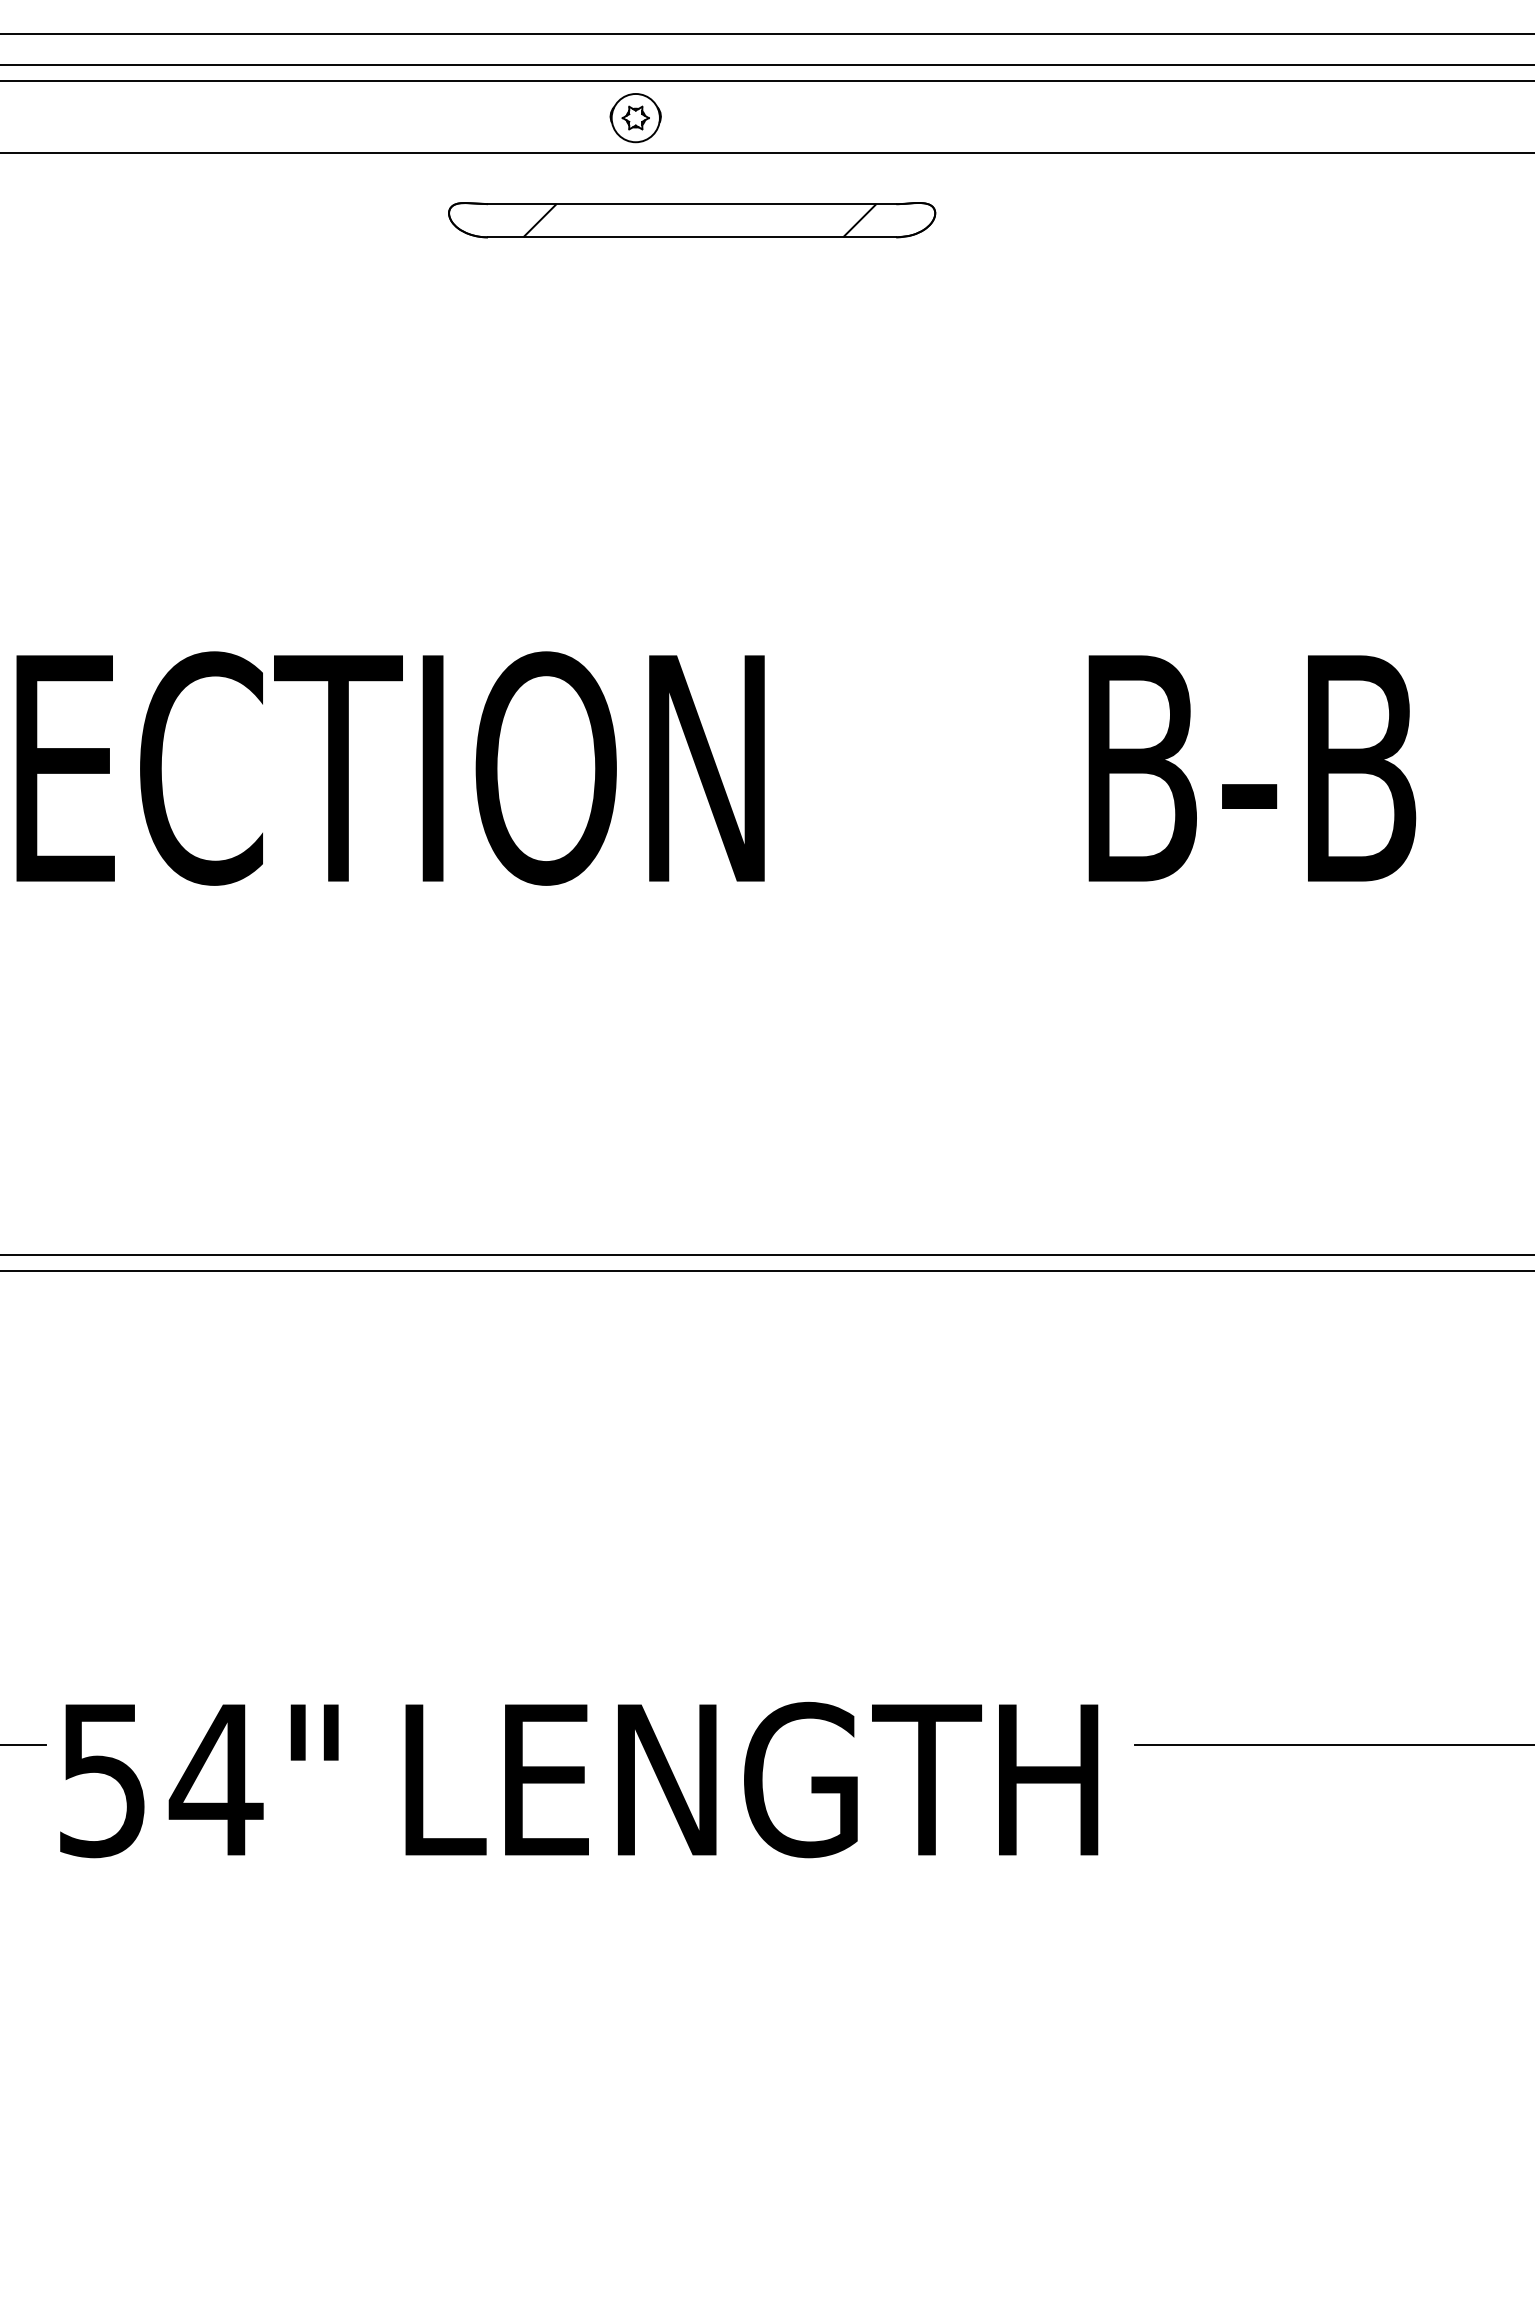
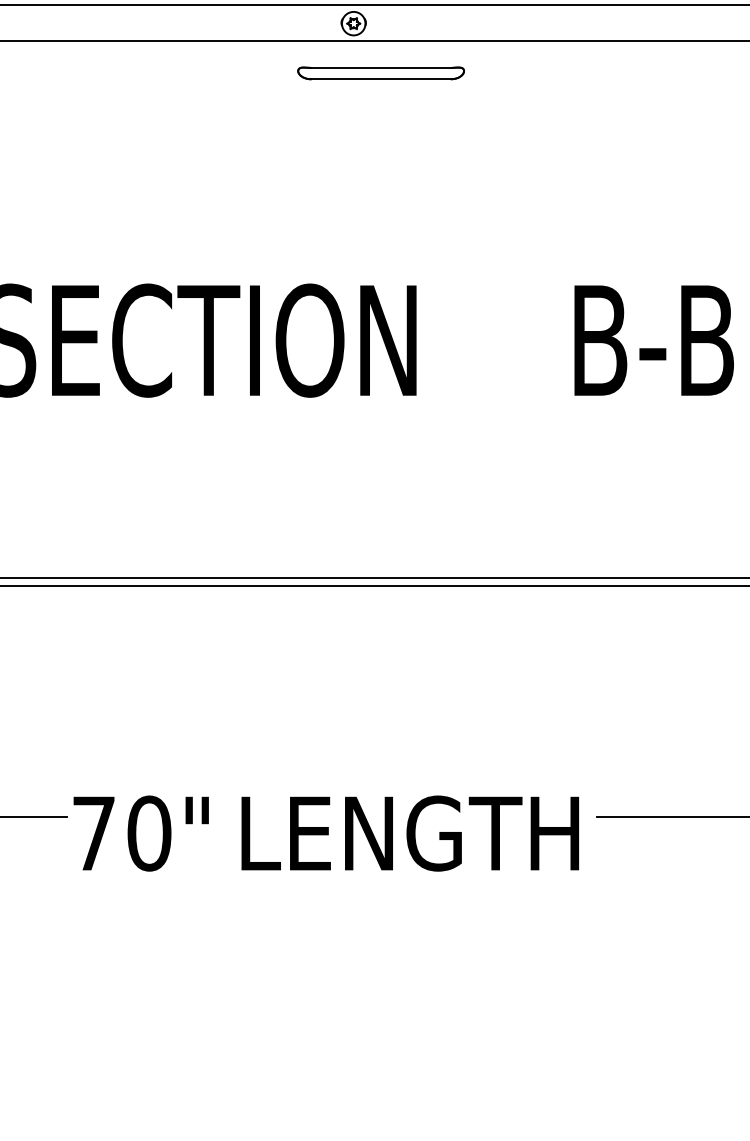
part: (690, 220) -> (380, 73), size x0.7
text: (161, 1779) -> (122, 833), 54" -> 70"

